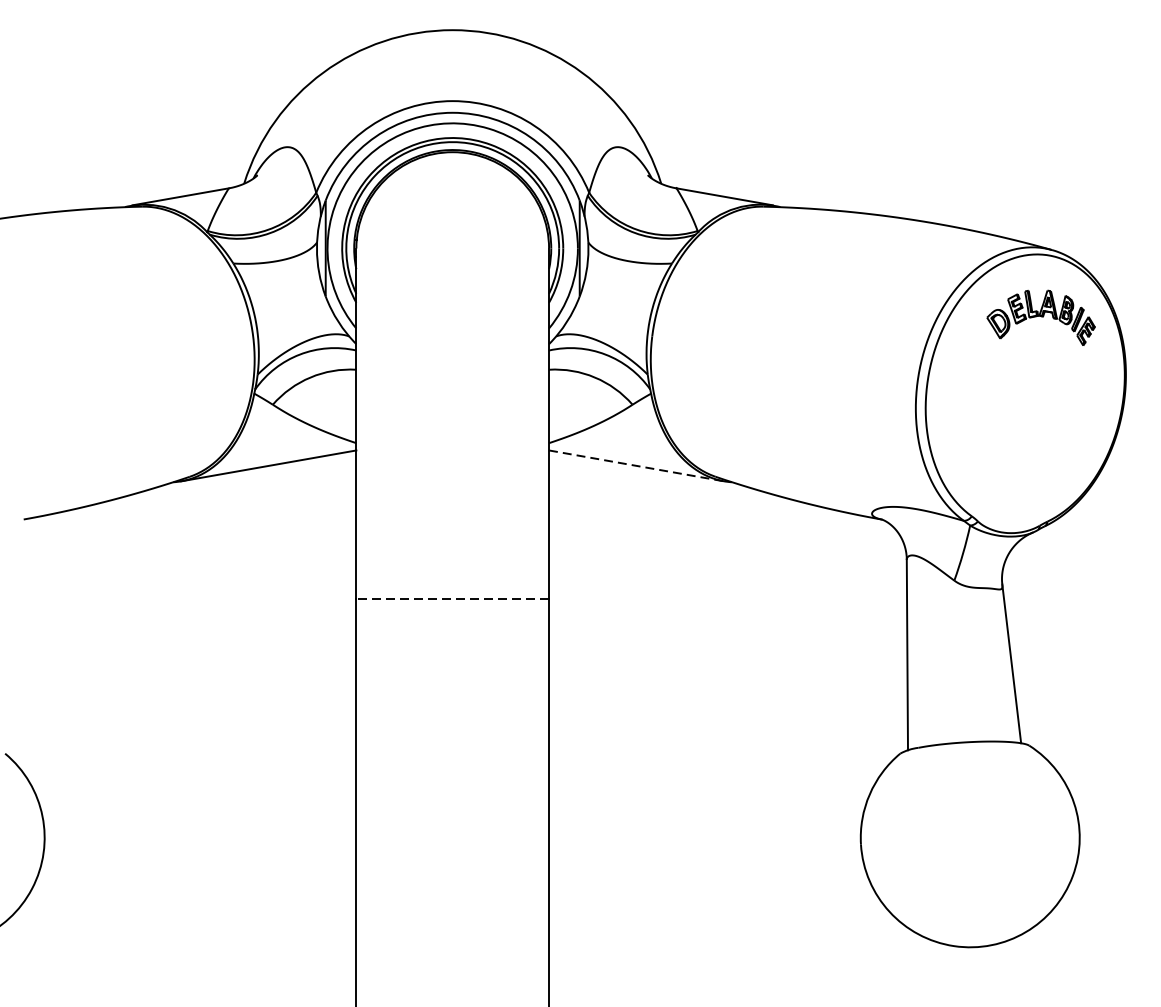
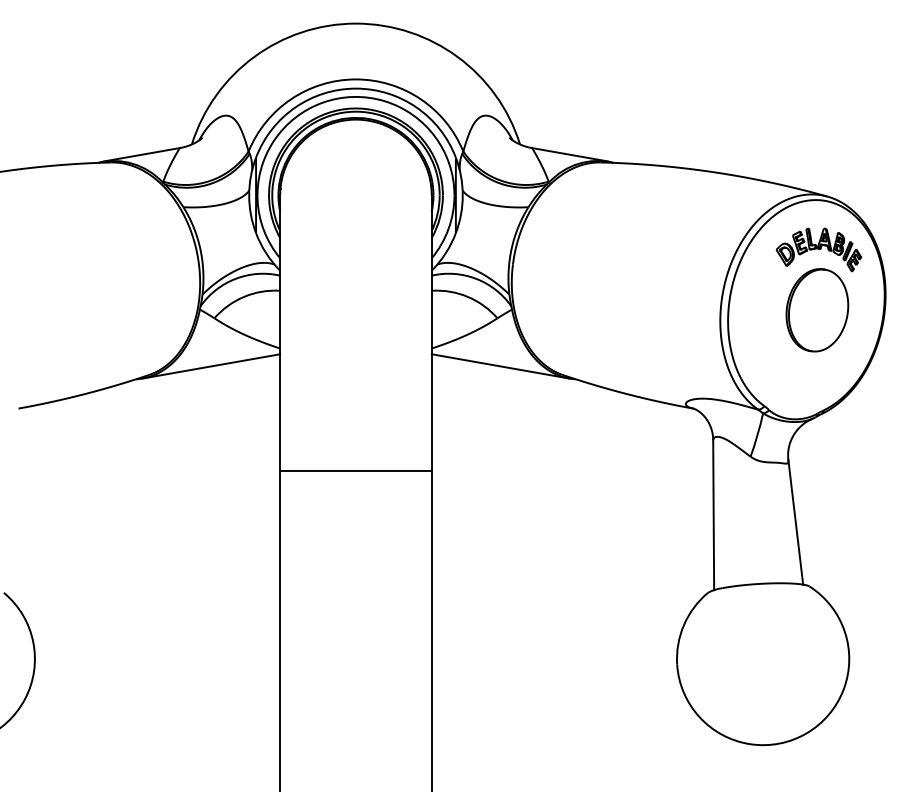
part: (1039, 394) -> (817, 310), added
line: (636, 466) -> (500, 366), dashed -> solid
line: (452, 599) -> (355, 471), dashed -> solid

